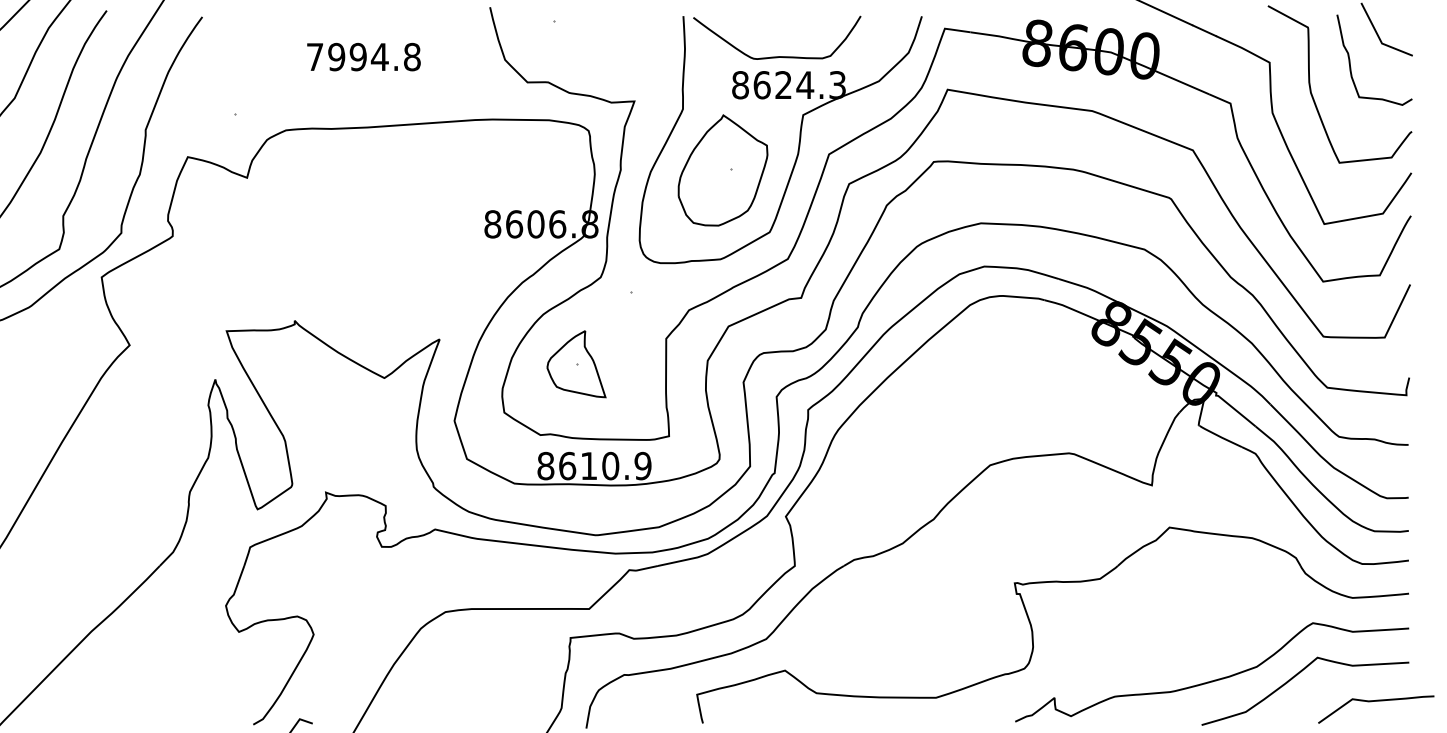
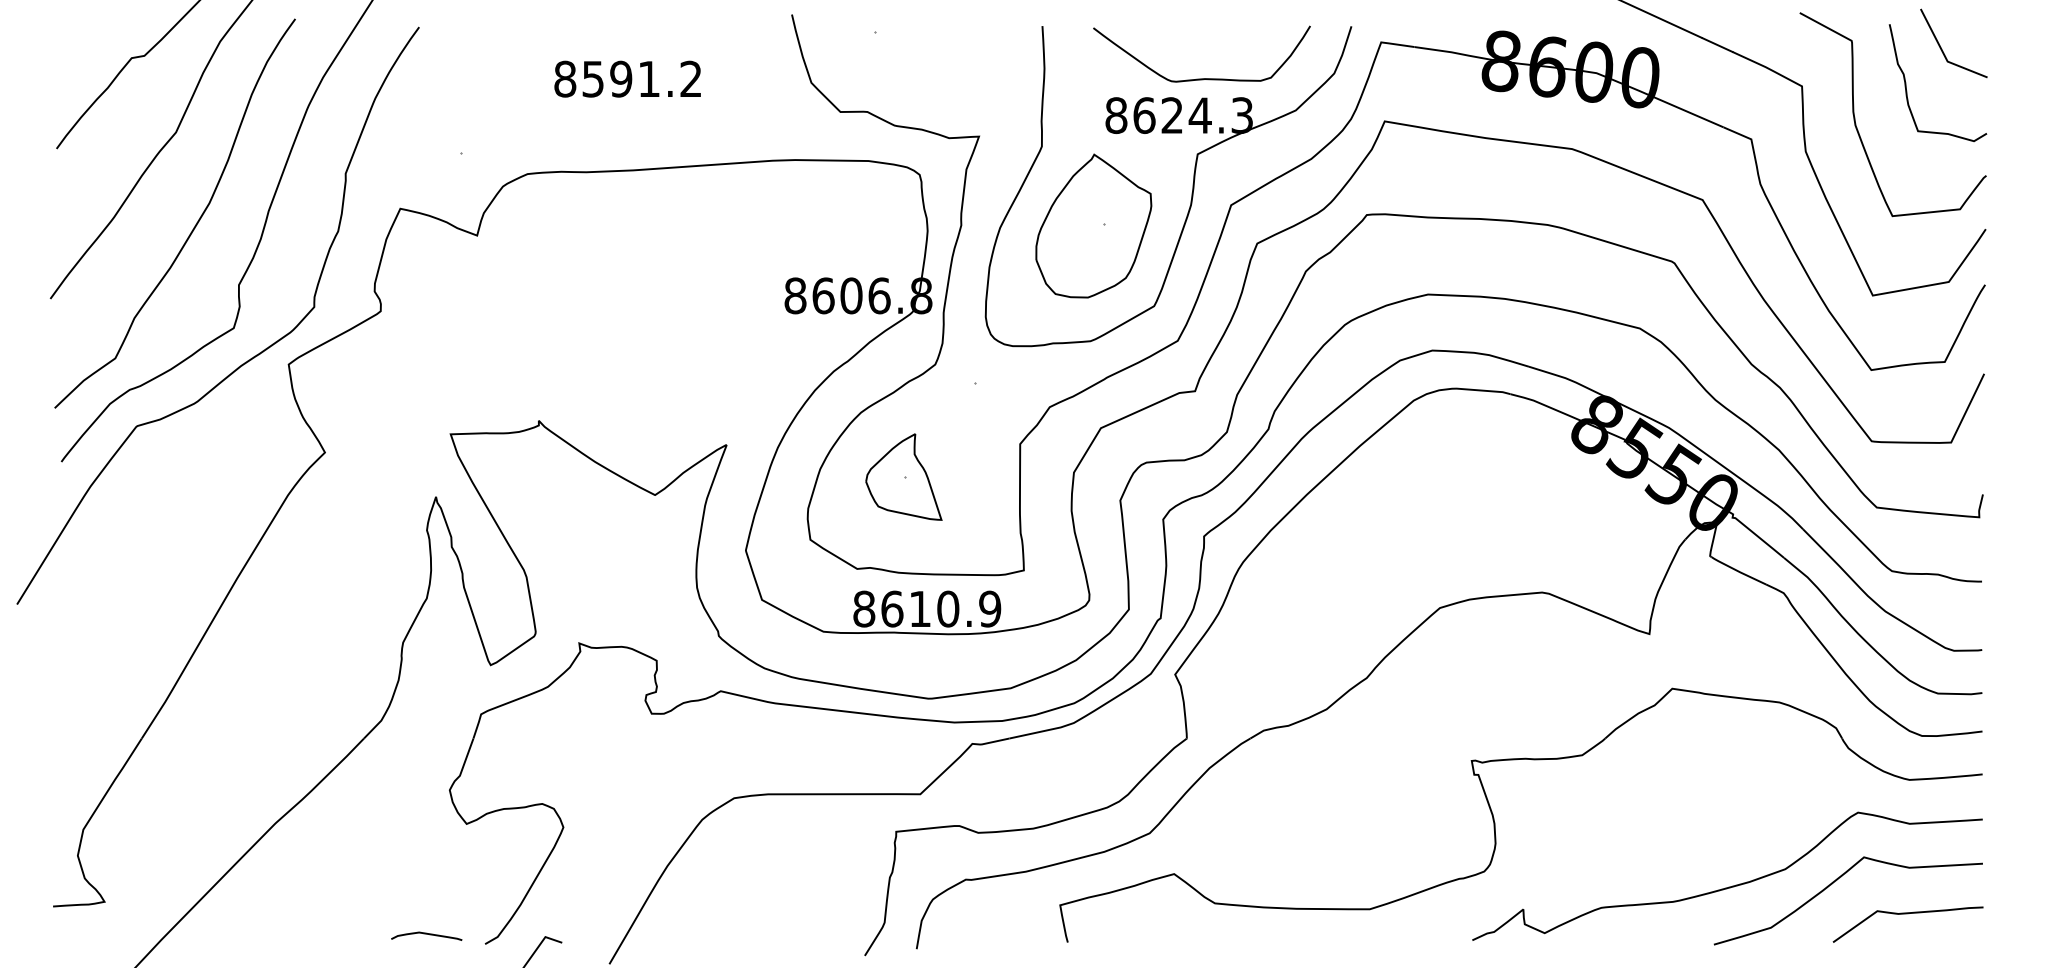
text: (363, 56) -> (628, 78), 7994.8 -> 8591.2
curve: (776, 56) -> (1201, 78), moved
curve: (1375, 701) -> (1907, 914), moved
curve: (208, 717) -> (426, 934), added

